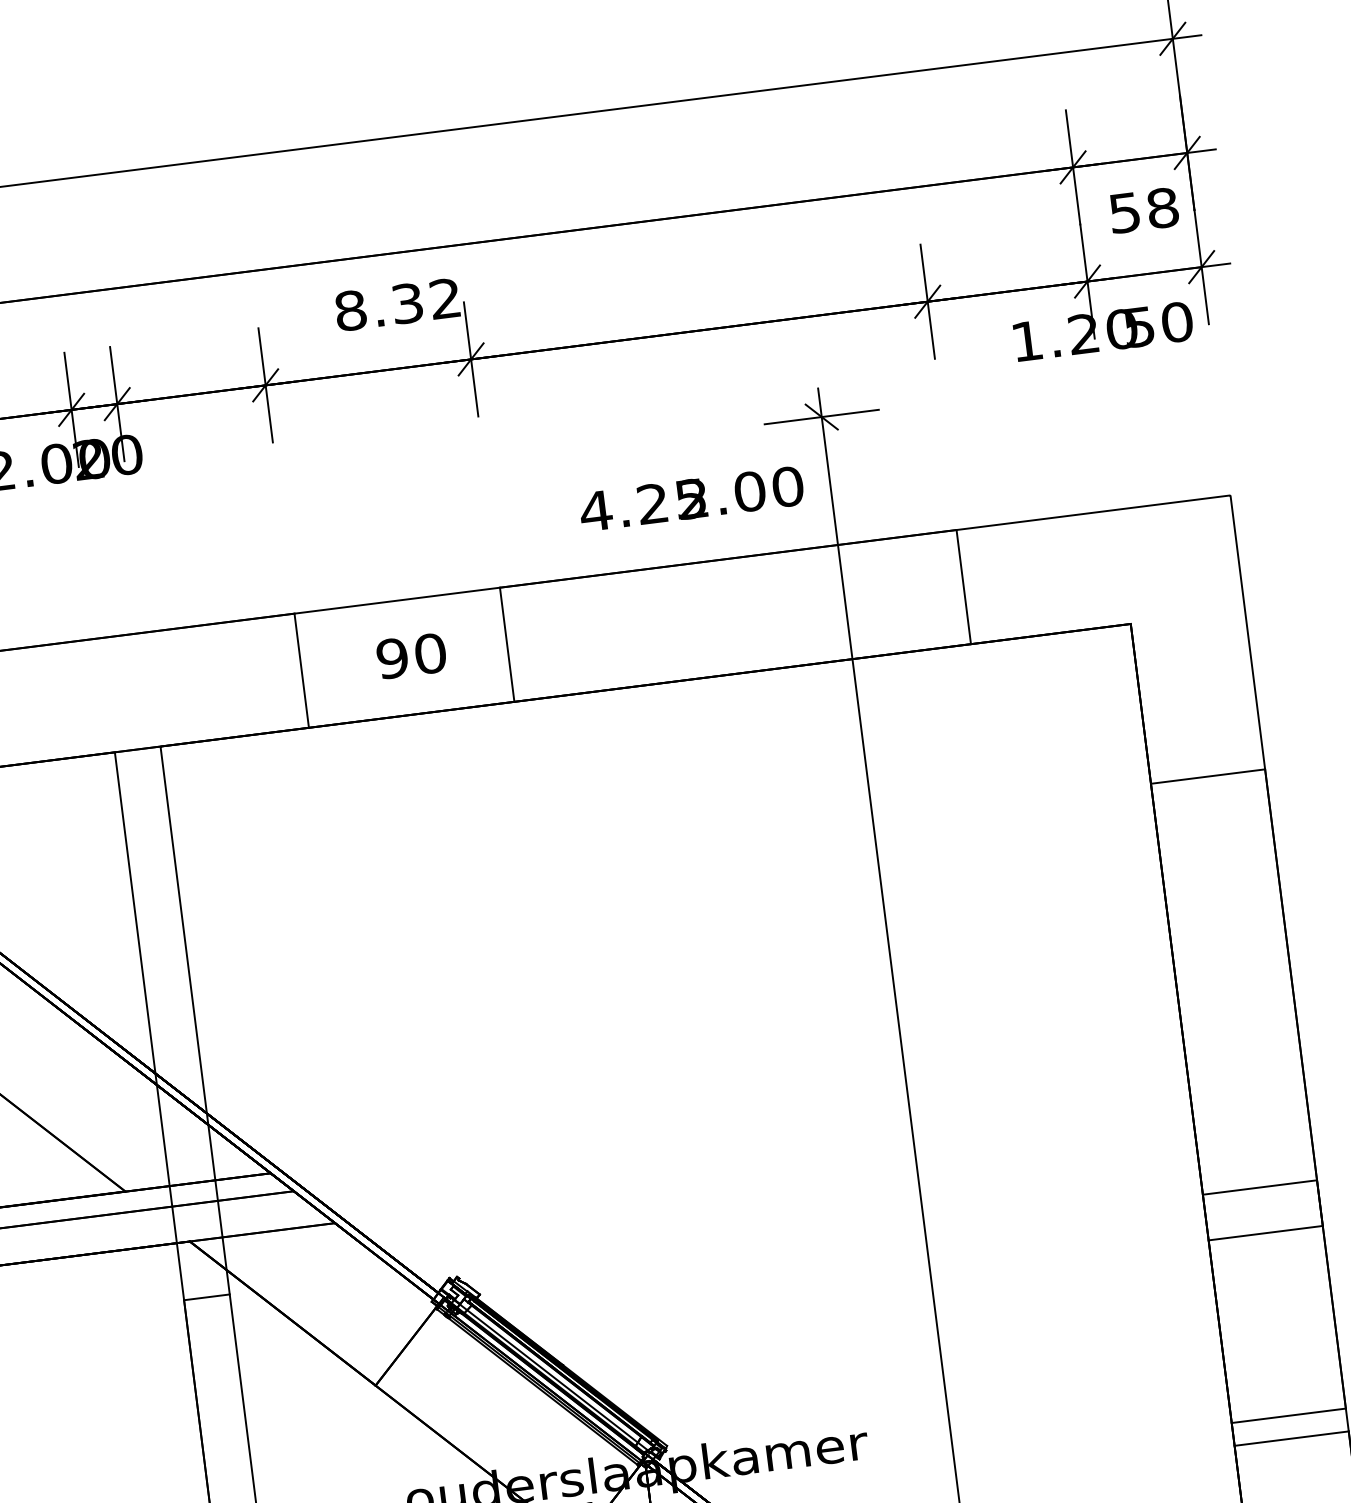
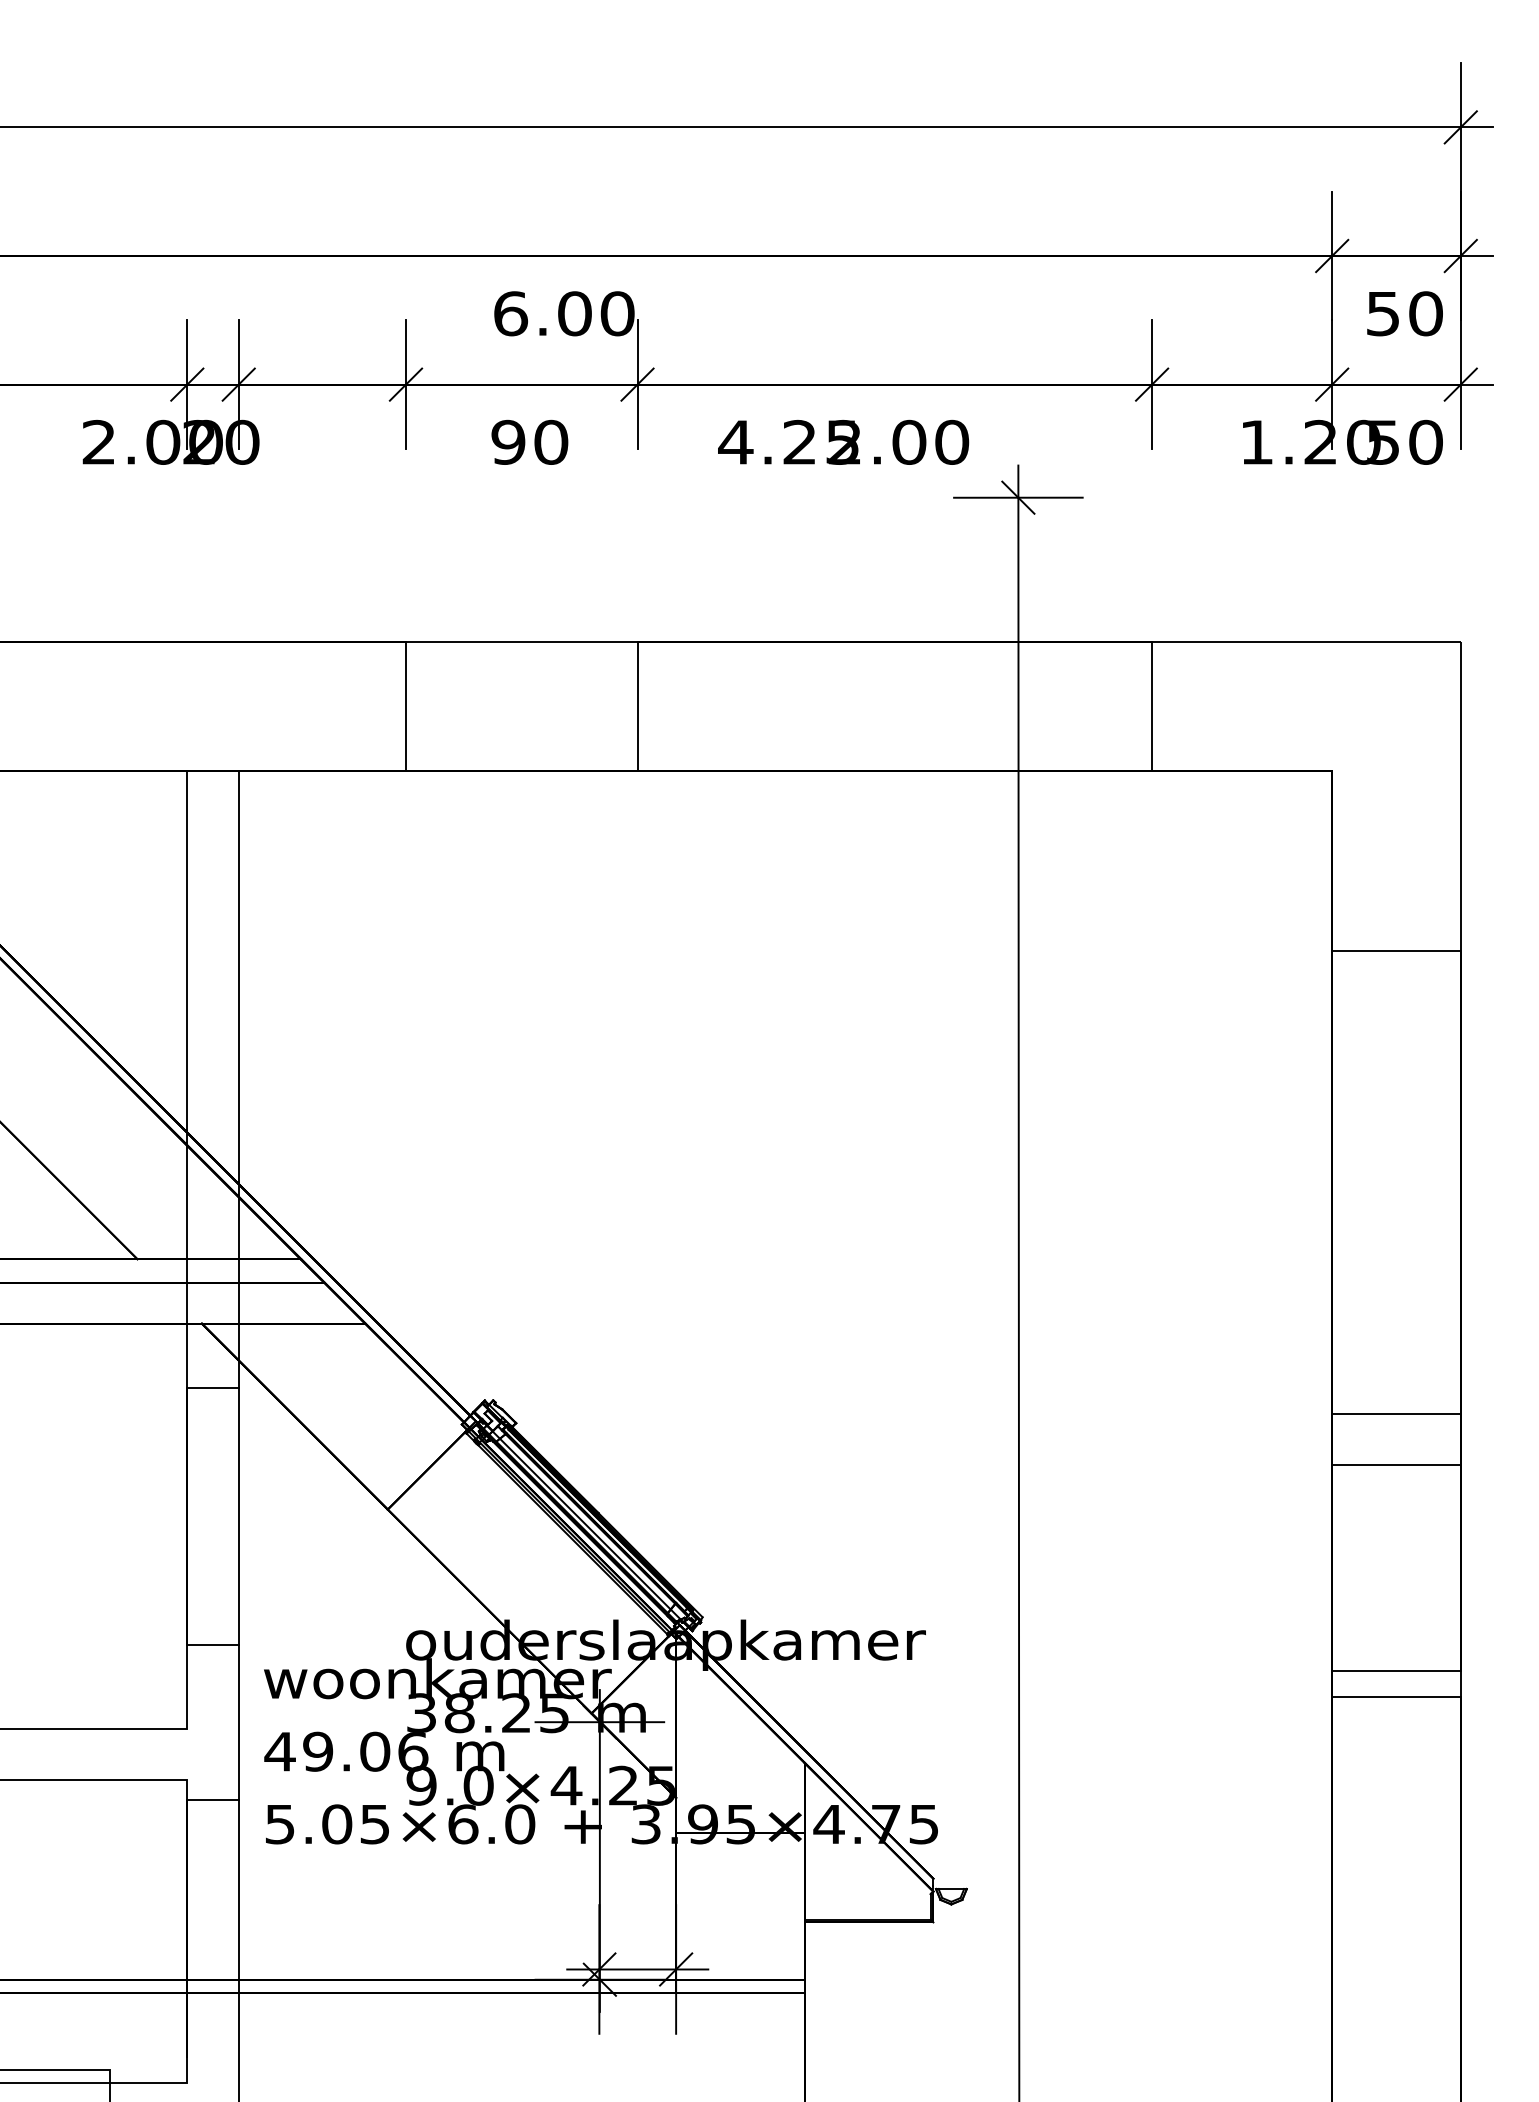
text: (1162, 207) -> (1425, 313), 58 -> 50
text: (398, 304) -> (564, 313), 8.32 -> 6.00
text: (691, 498) -> (843, 441), moved
text: (411, 655) -> (529, 441), moved

